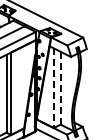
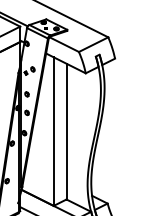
line: (53, 88) -> (53, 132), dashed -> solid
line: (60, 88) -> (66, 132), dashed -> solid

